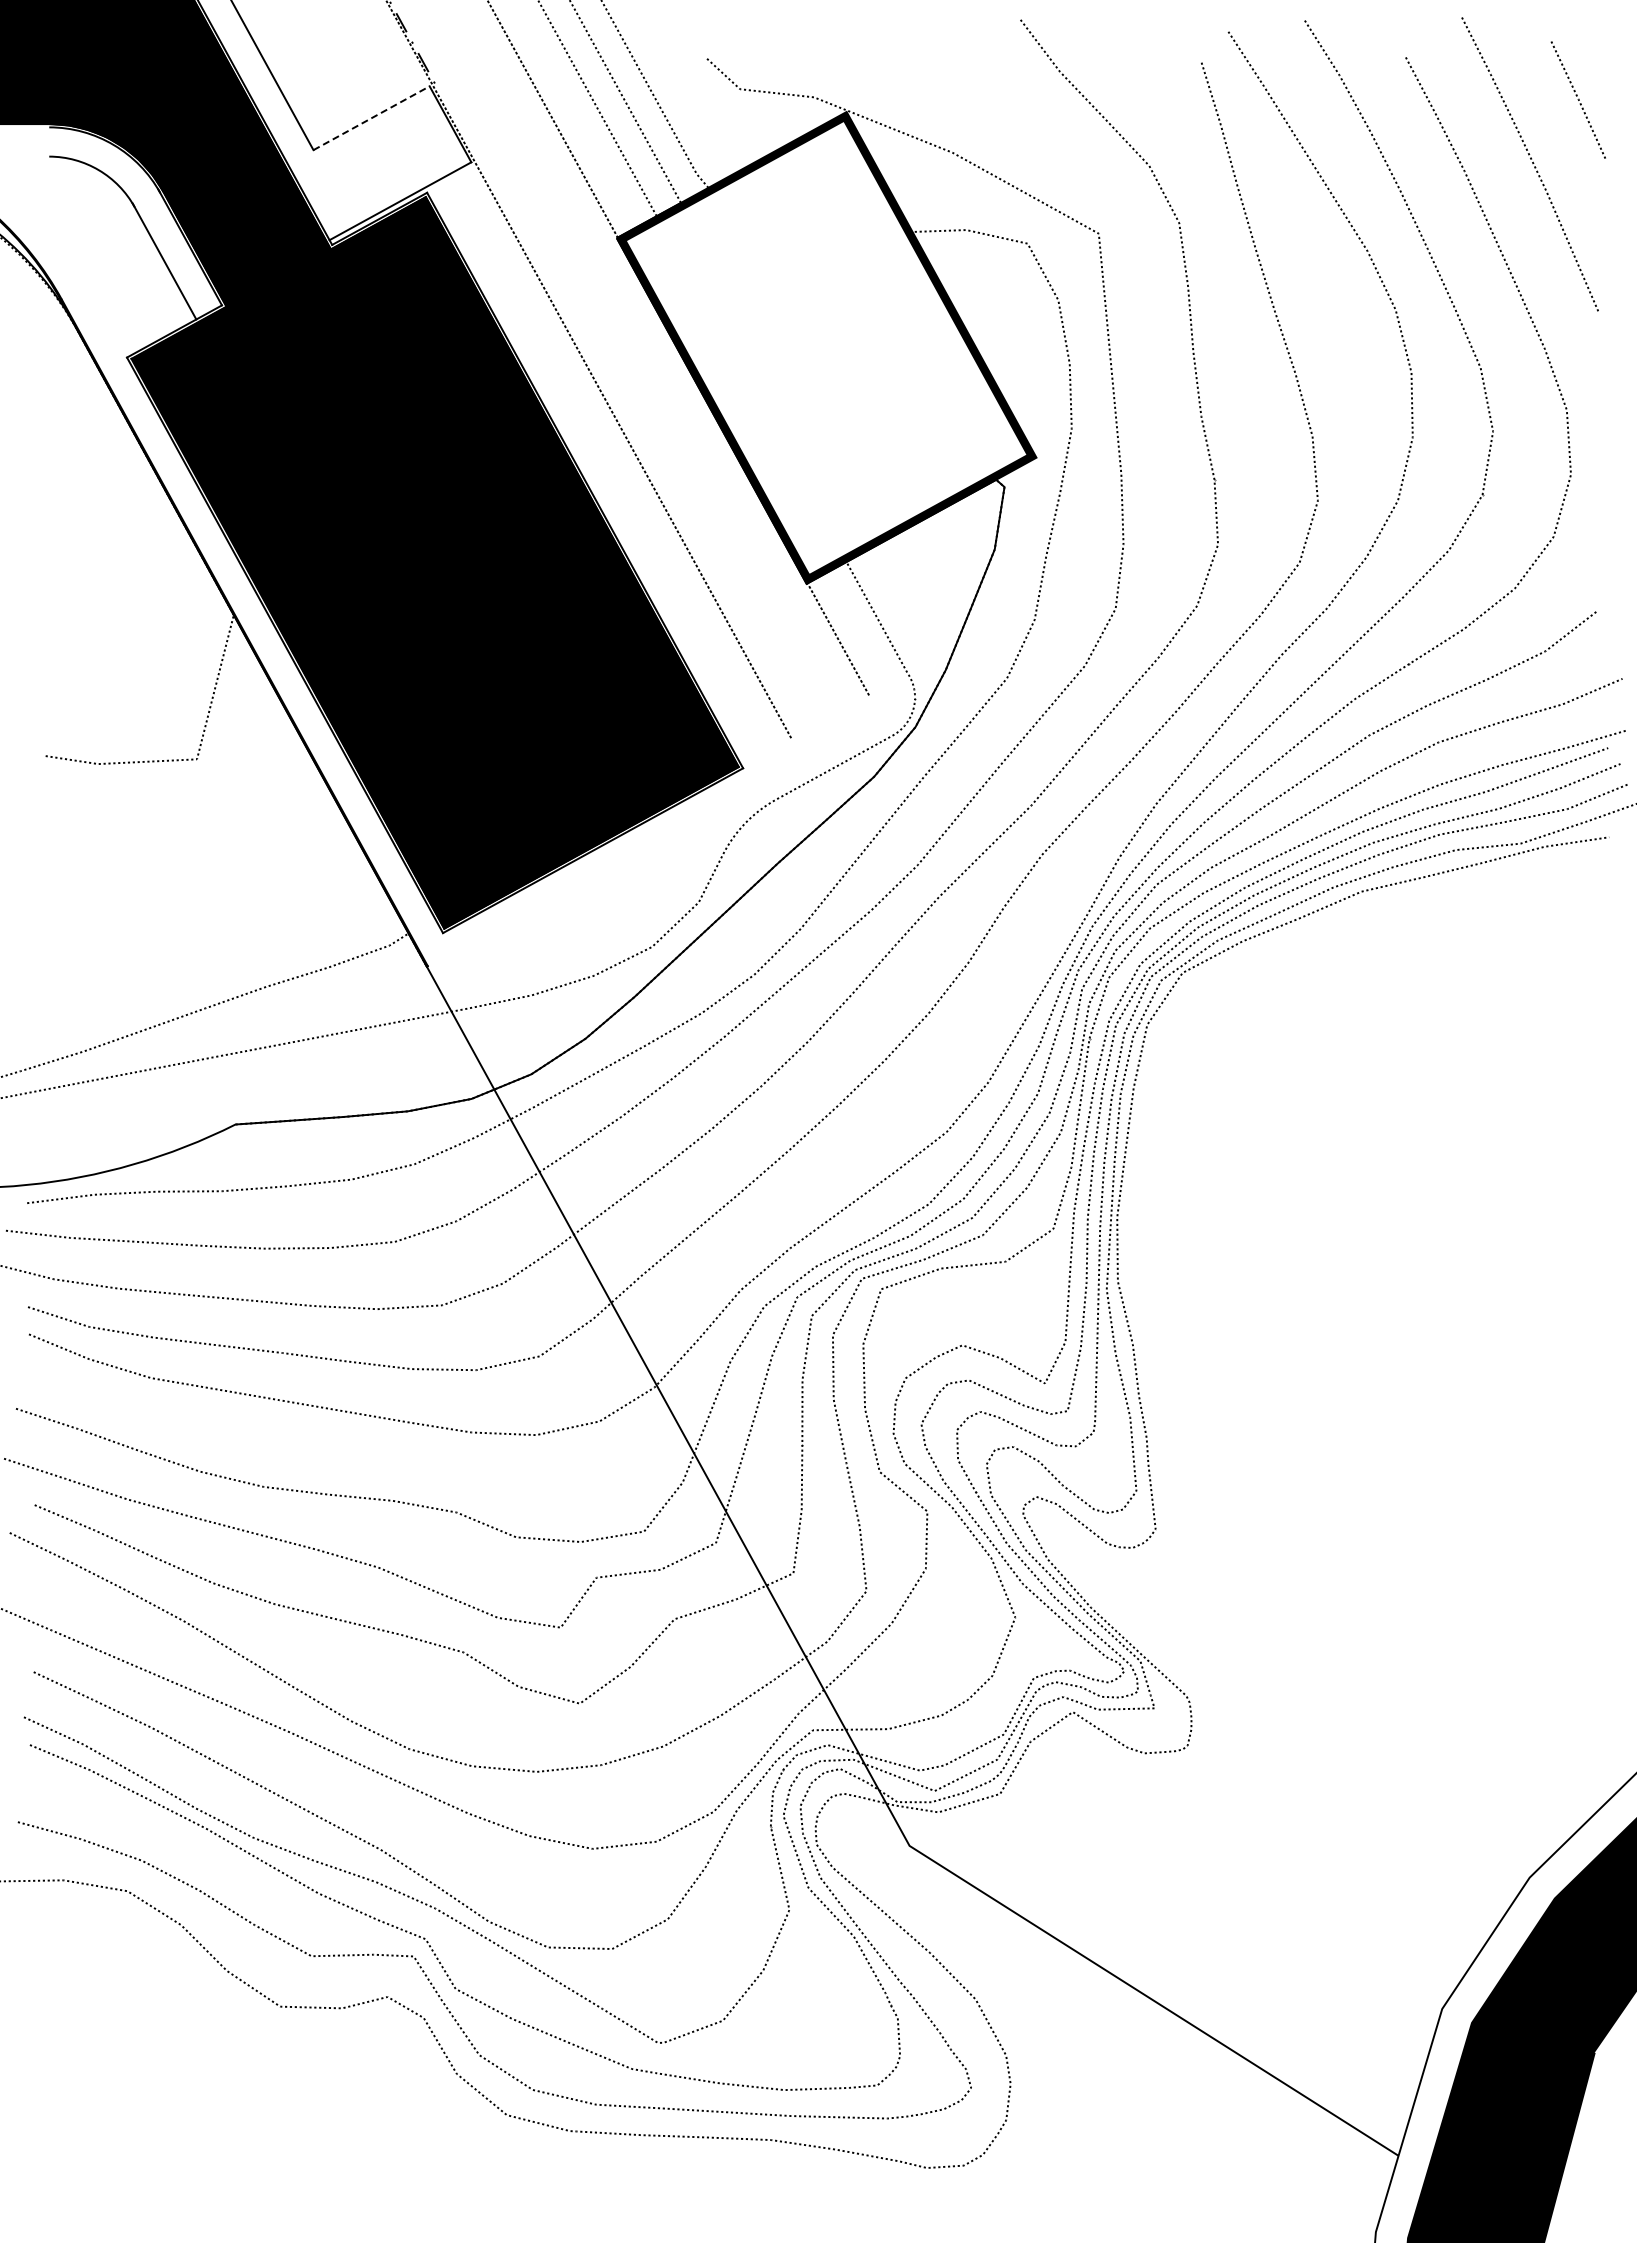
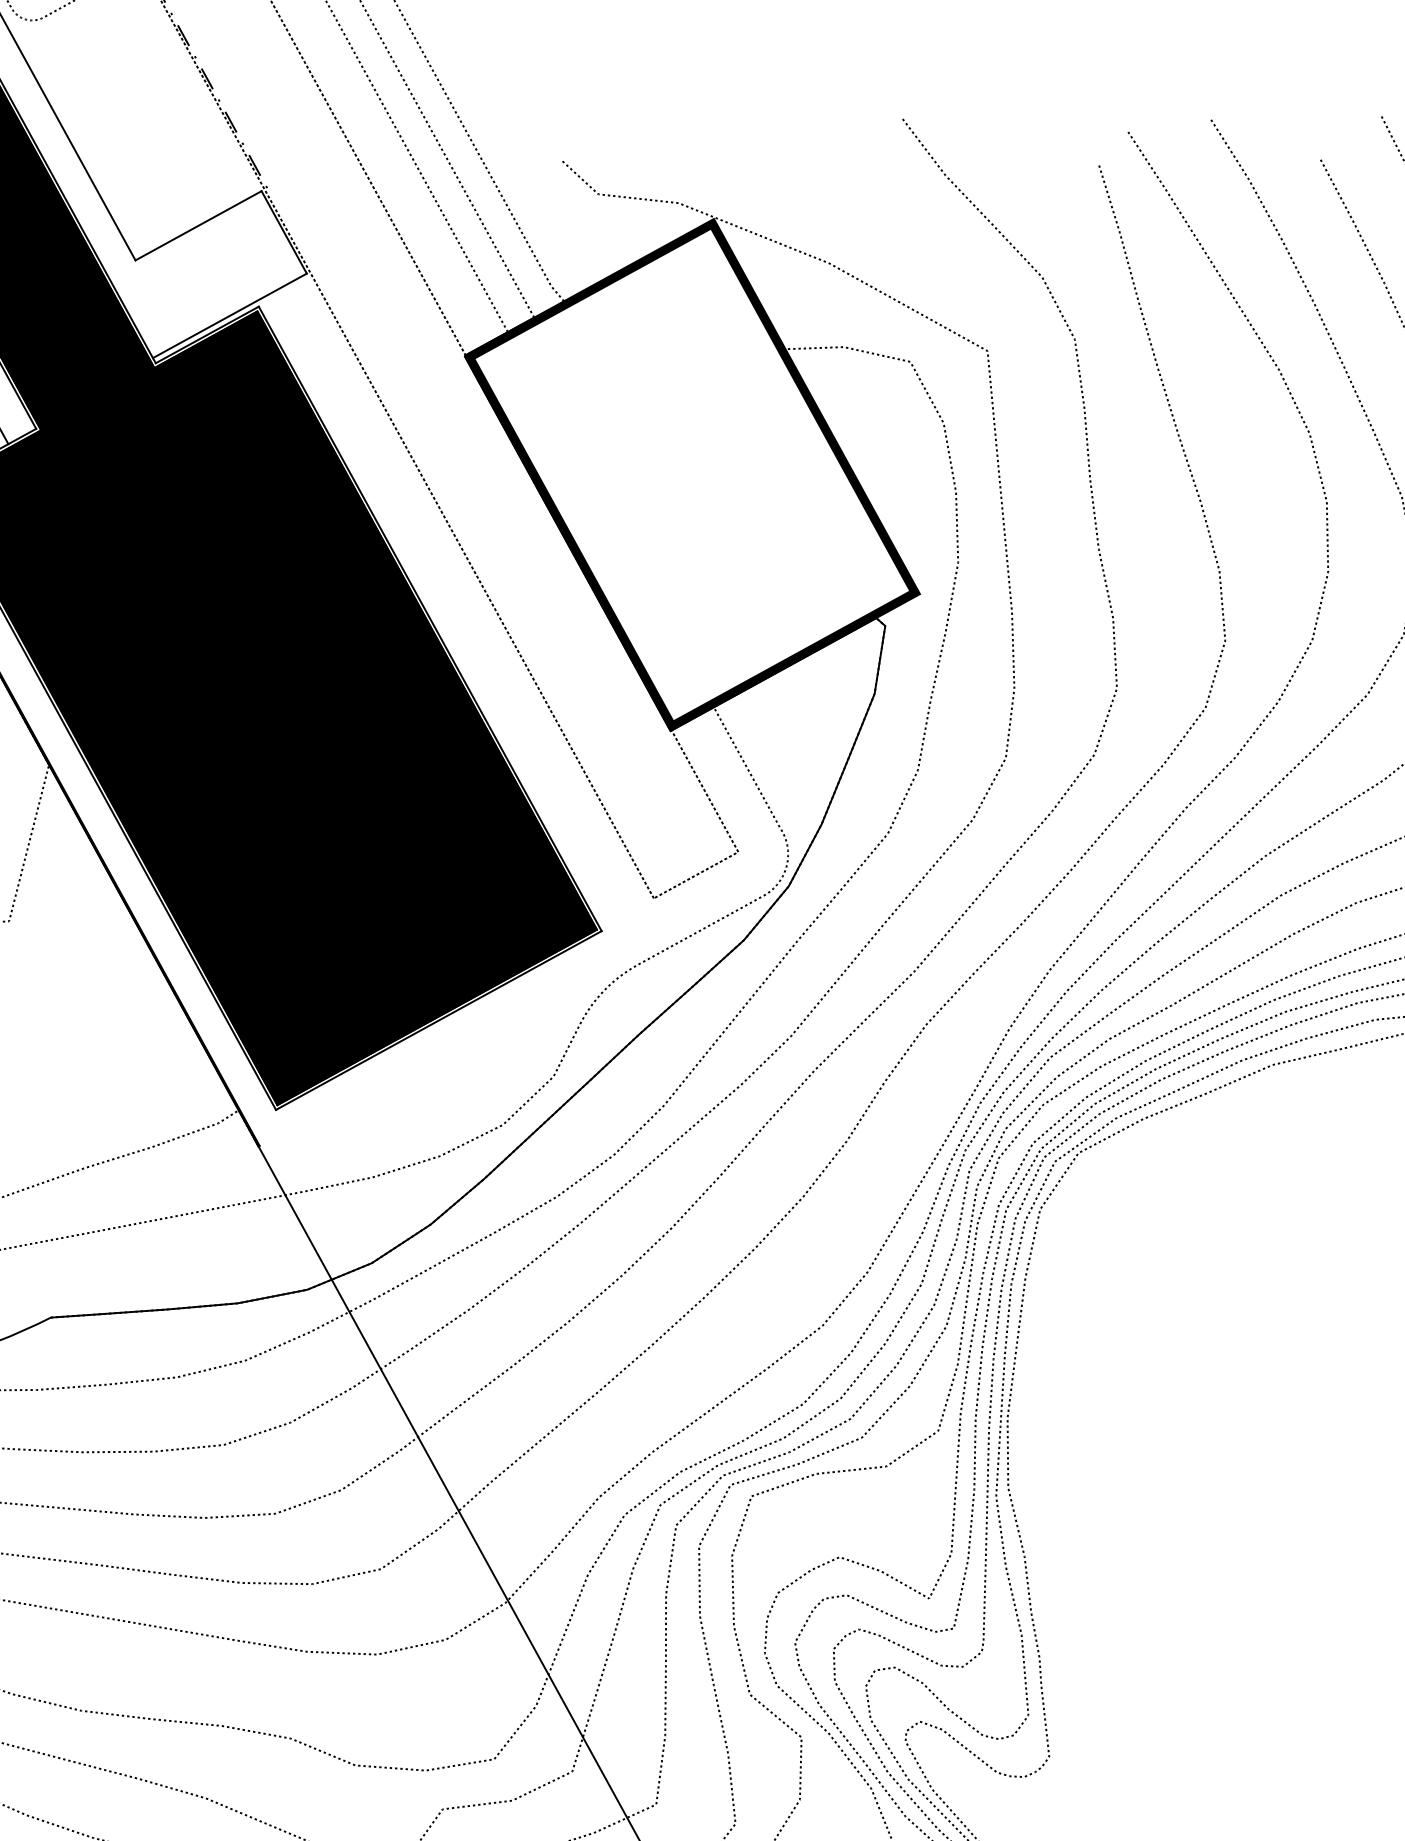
line: (372, 117) -> (199, 224), dashed -> solid
line: (830, 716) -> (696, 874), added

